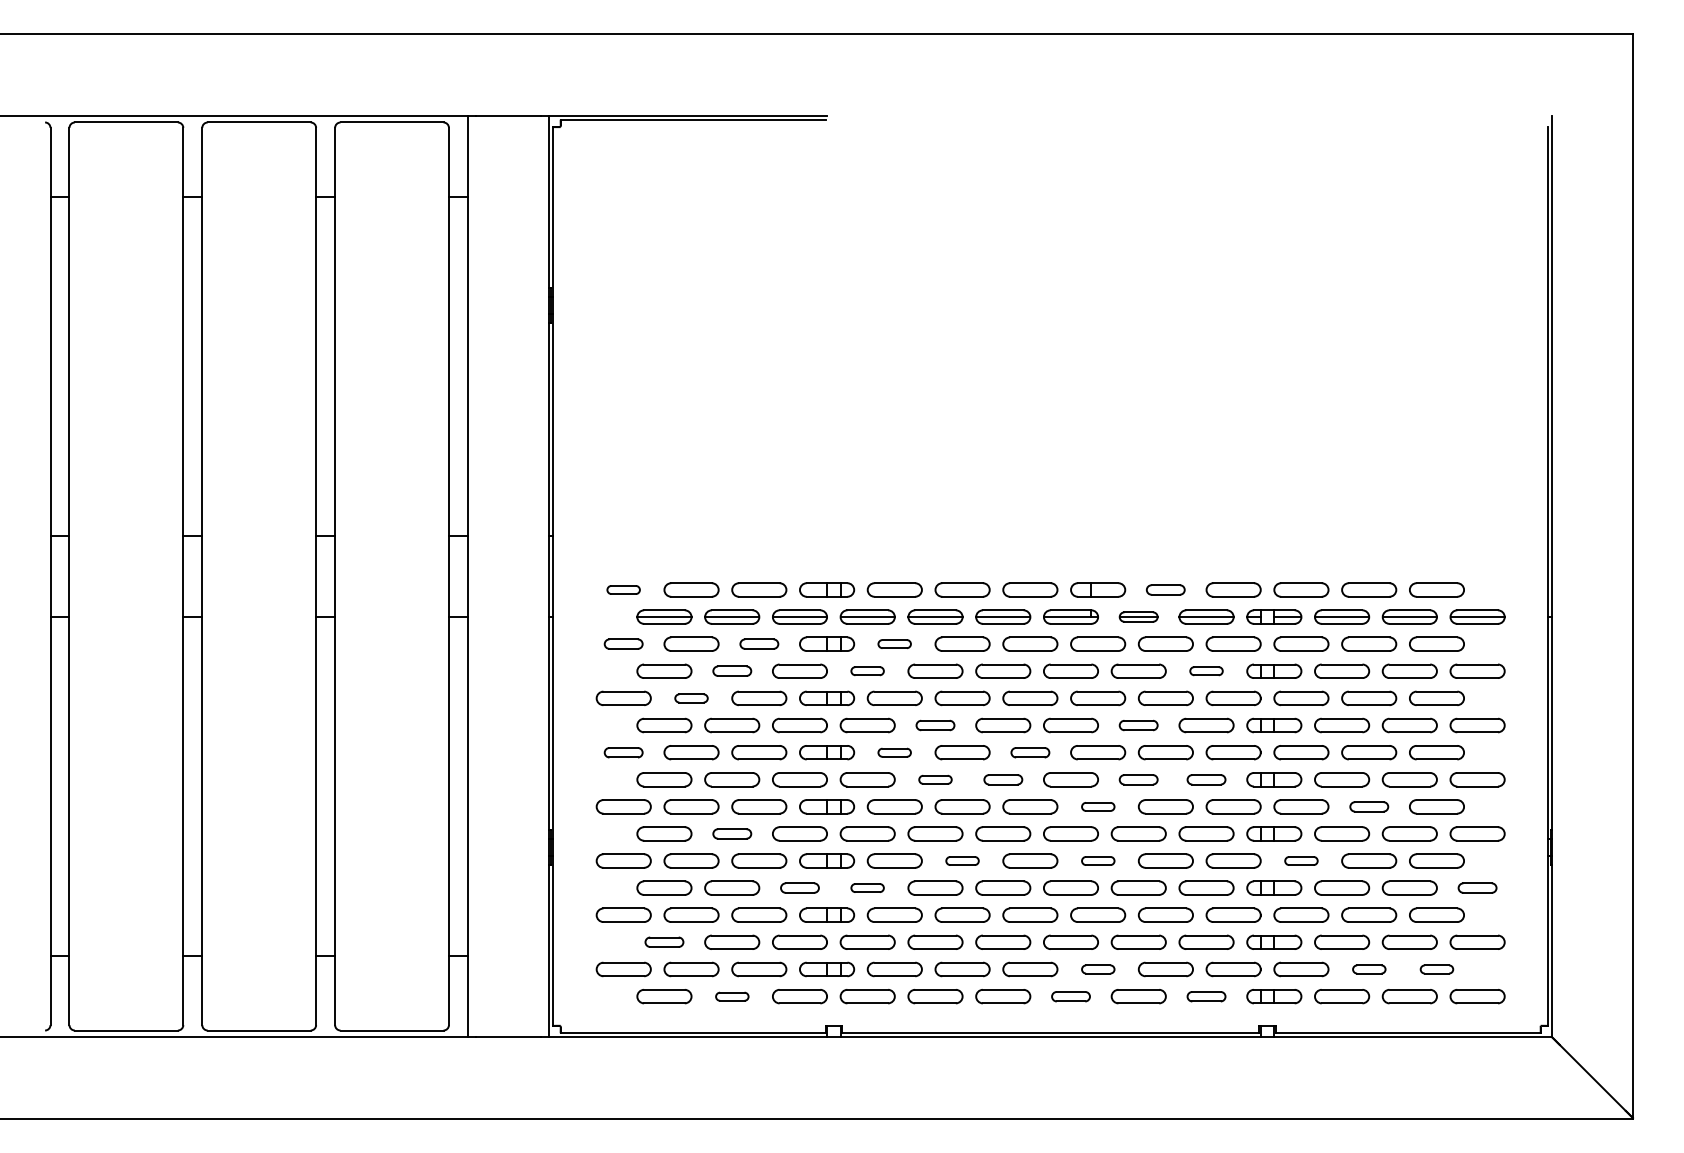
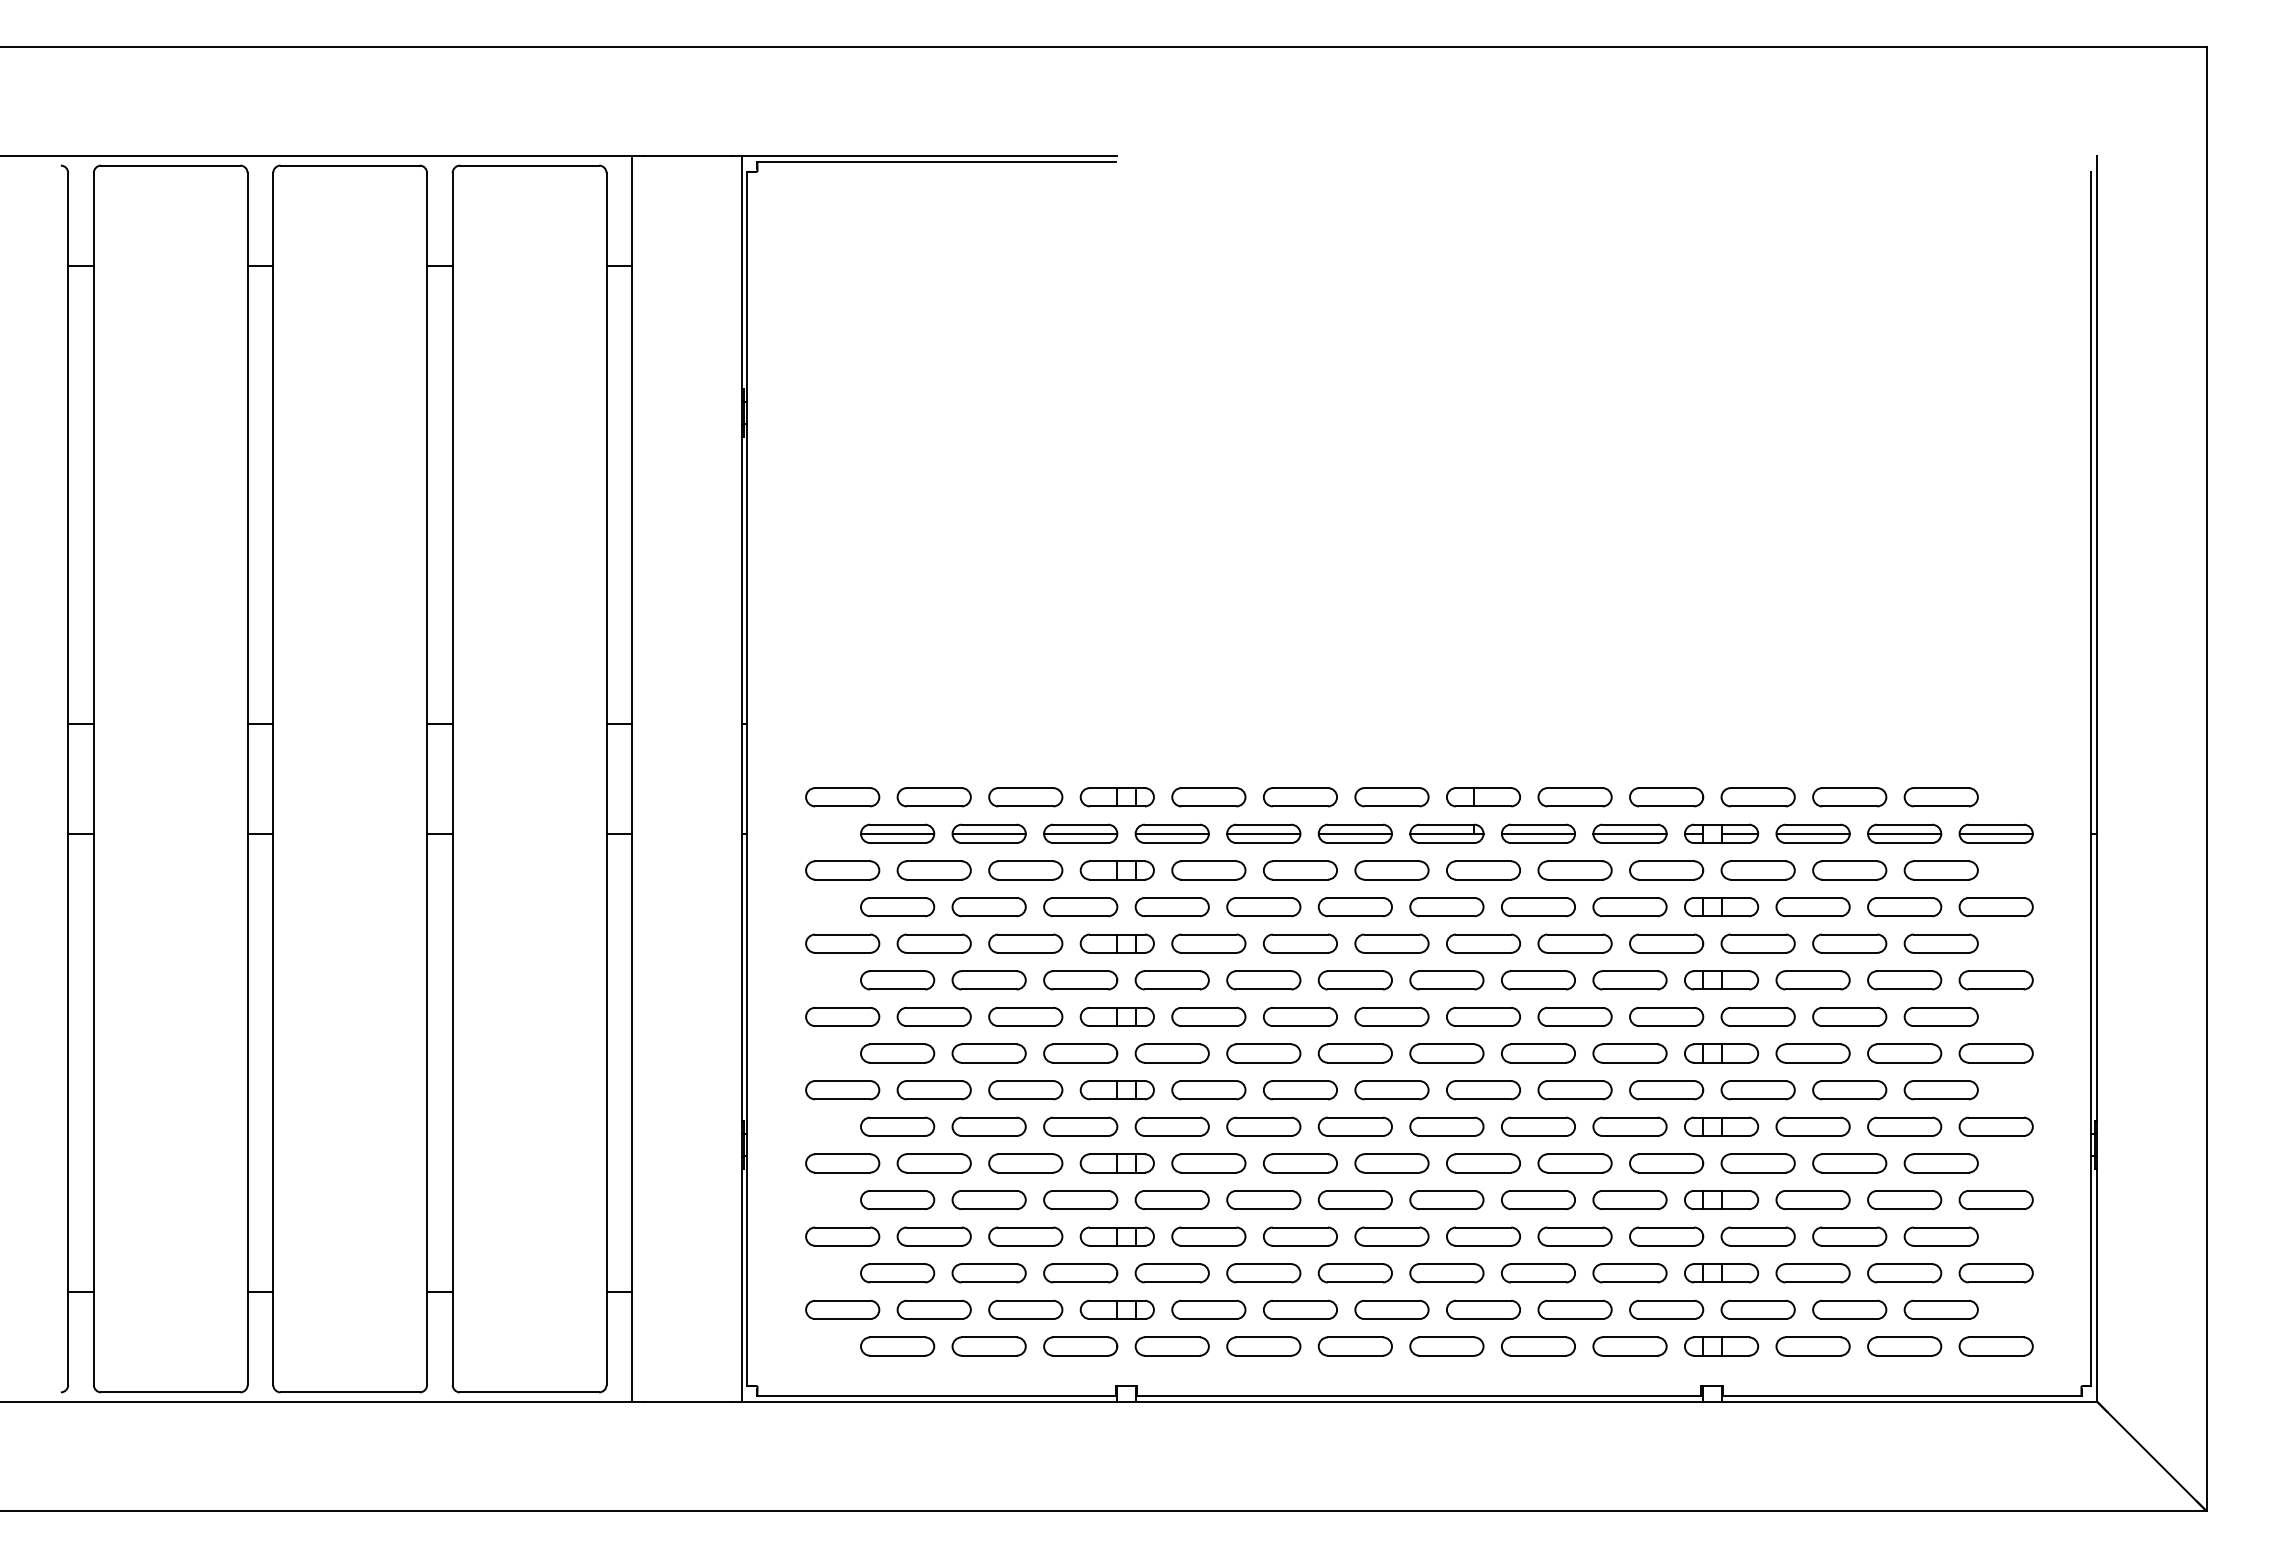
part: (623, 589) -> (842, 796), size x1.67
part: (1165, 589) -> (1574, 796), size x1.43
part: (1138, 616) -> (1538, 833), size x1.43
part: (623, 643) -> (842, 869), size x1.43
part: (759, 643) -> (1026, 869), size x1.43
part: (894, 643) -> (1208, 869), size x1.67
part: (732, 670) -> (989, 905), size x1.43
part: (867, 670) -> (1171, 905), size x1.67
part: (1206, 670) -> (1629, 905), size x1.67
part: (691, 698) -> (934, 943), size x1.67
part: (935, 725) -> (1263, 980), size x1.43
part: (1138, 725) -> (1538, 980), size x1.43
part: (623, 752) -> (842, 1016), size x1.43
part: (894, 752) -> (1208, 1016), size x1.67
part: (1030, 752) -> (1392, 1016), size x1.43
part: (935, 779) -> (1263, 1053), size x1.67
part: (1003, 779) -> (1355, 1053), size x1.43
part: (1138, 779) -> (1538, 1053), size x1.43
part: (1206, 779) -> (1629, 1053), size x1.43
part: (1098, 806) -> (1484, 1089), size x1.67
part: (1369, 806) -> (1850, 1089), size x1.43
part: (732, 833) -> (989, 1126), size x1.43
part: (962, 860) -> (1300, 1162), size x1.67
part: (1098, 860) -> (1484, 1162), size x1.67
part: (1301, 860) -> (1758, 1162), size x1.67
part: (799, 887) -> (1080, 1199), size x1.43
part: (867, 887) -> (1171, 1199), size x1.67
part: (1477, 887) -> (1996, 1199), size x1.43
part: (664, 941) -> (897, 1272), size x1.43
part: (1098, 969) -> (1484, 1309), size x1.67
part: (1369, 969) -> (1850, 1309), size x1.67
part: (1436, 969) -> (1940, 1309), size x1.67
part: (732, 996) -> (989, 1346), size x1.67
part: (1070, 996) -> (1446, 1346), size x1.43
part: (1206, 996) -> (1629, 1346), size x1.43

